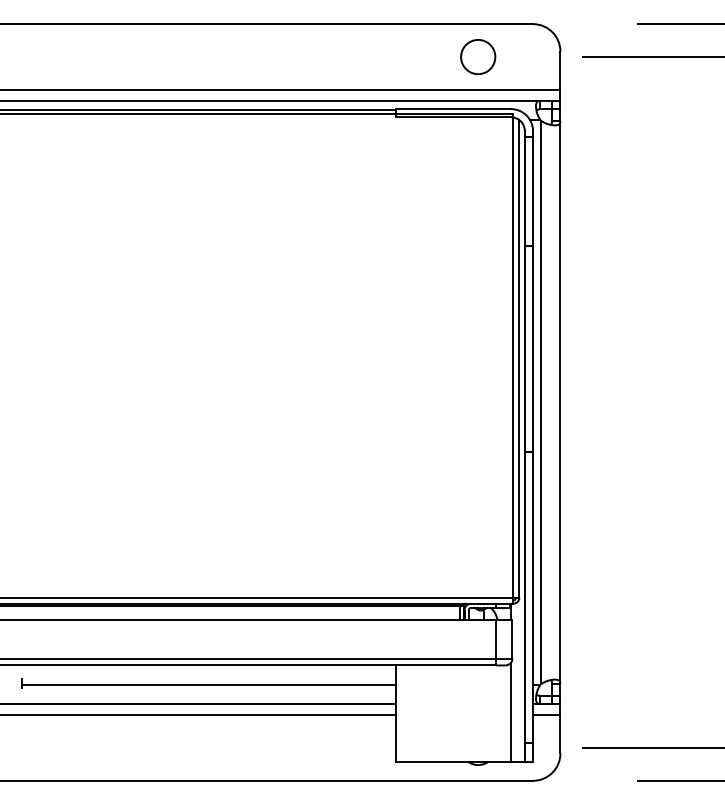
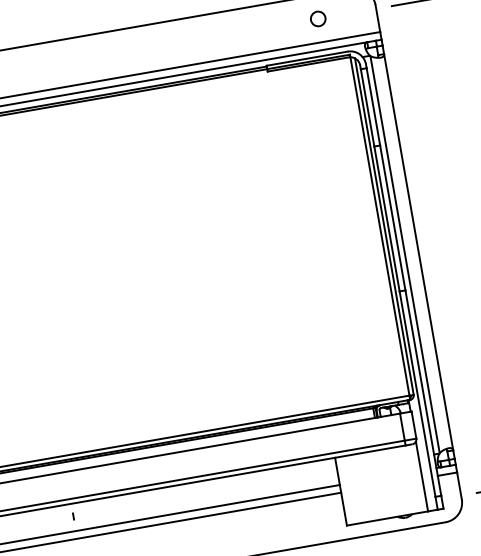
circle: (478, 56) -> (318, 18), size x0.6
line: (208, 684) -> (205, 494), removed

